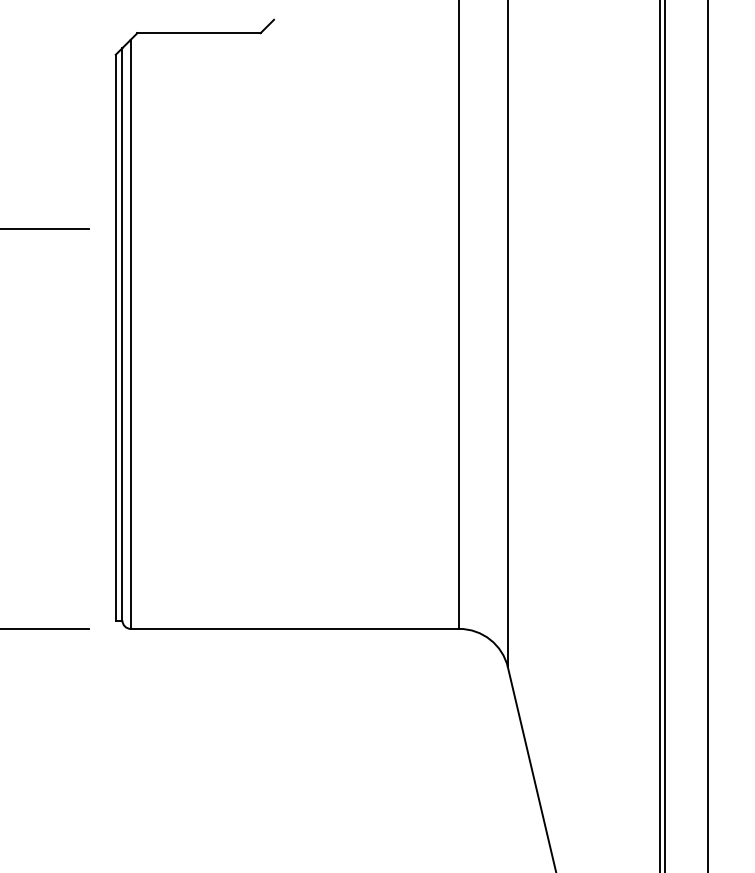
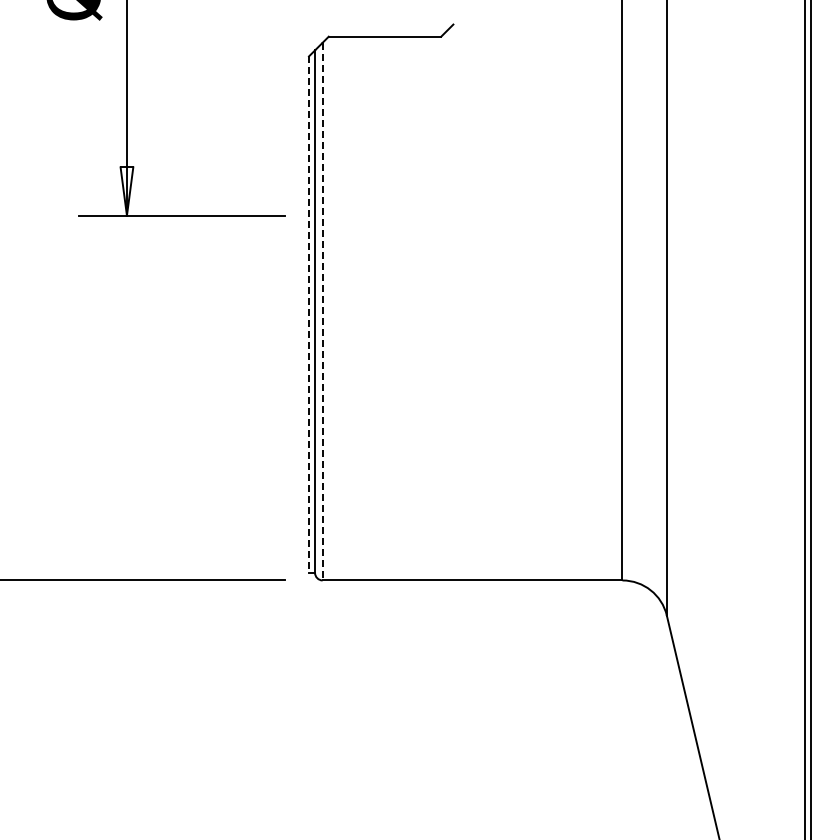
line: (130, 334) -> (322, 311), solid -> dashed
line: (115, 338) -> (308, 315), solid -> dashed

